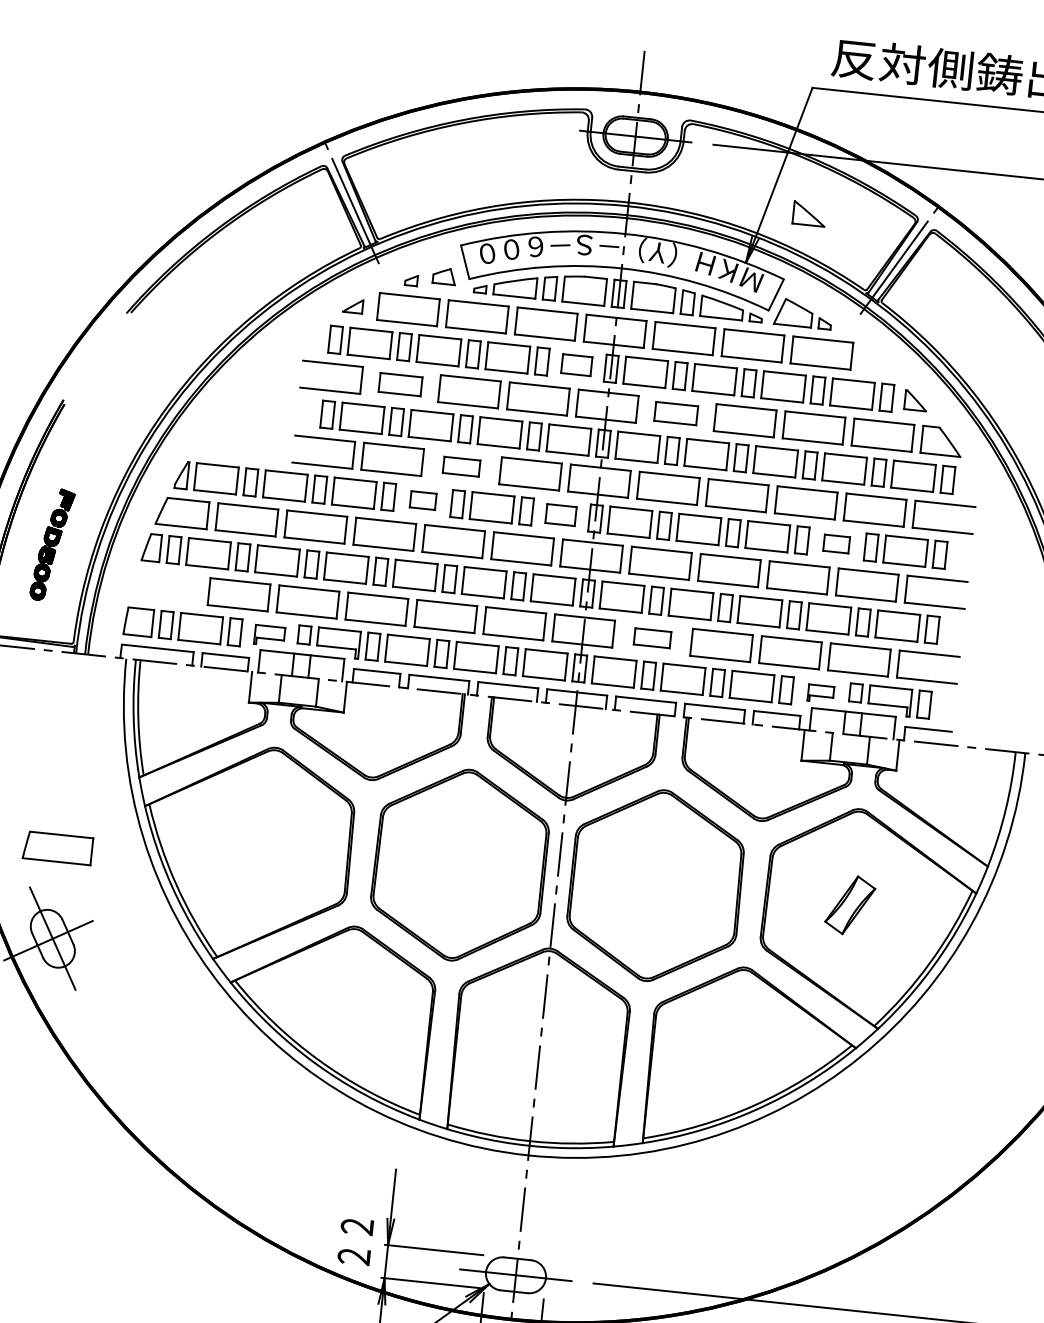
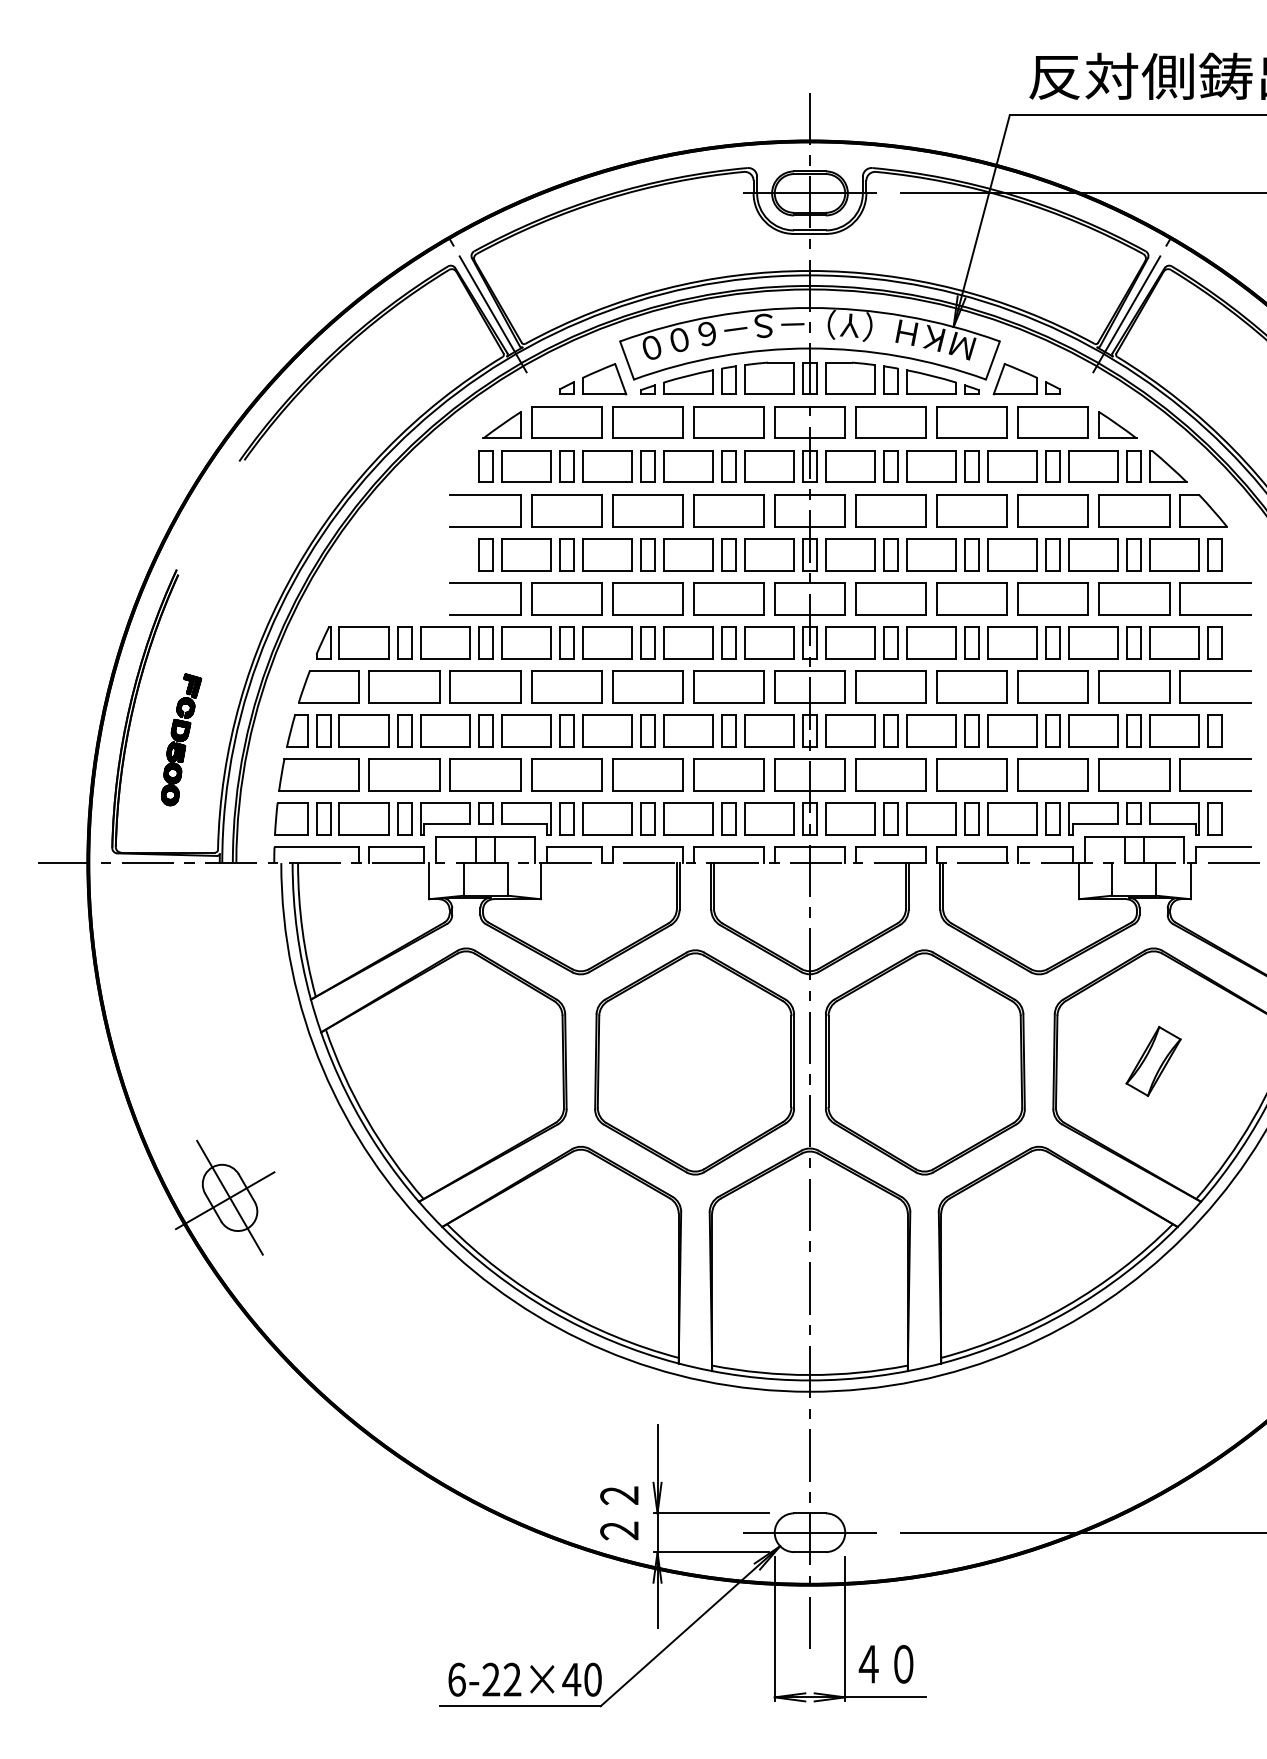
part: (809, 213) -> (1117, 424), moved
part: (444, 276) -> (604, 379), size x1.67
part: (352, 305) -> (501, 424), size x1.67
part: (576, 365) -> (769, 466), size x1.43
part: (400, 384) -> (566, 510), size x1.43
part: (916, 400) -> (1168, 466), size x1.43
part: (675, 413) -> (890, 510), size x1.43
part: (461, 466) -> (647, 598), size x1.67
part: (423, 500) -> (607, 642), size x1.67
part: (561, 514) -> (769, 642), size x1.43
part: (836, 543) -> (1093, 642), size x1.67
part: (269, 635) -> (445, 818), size x1.43
part: (652, 637) -> (890, 774), size x1.67
part: (820, 693) -> (1093, 818), size x1.67
part: (57, 847) -> (318, 774), moved

